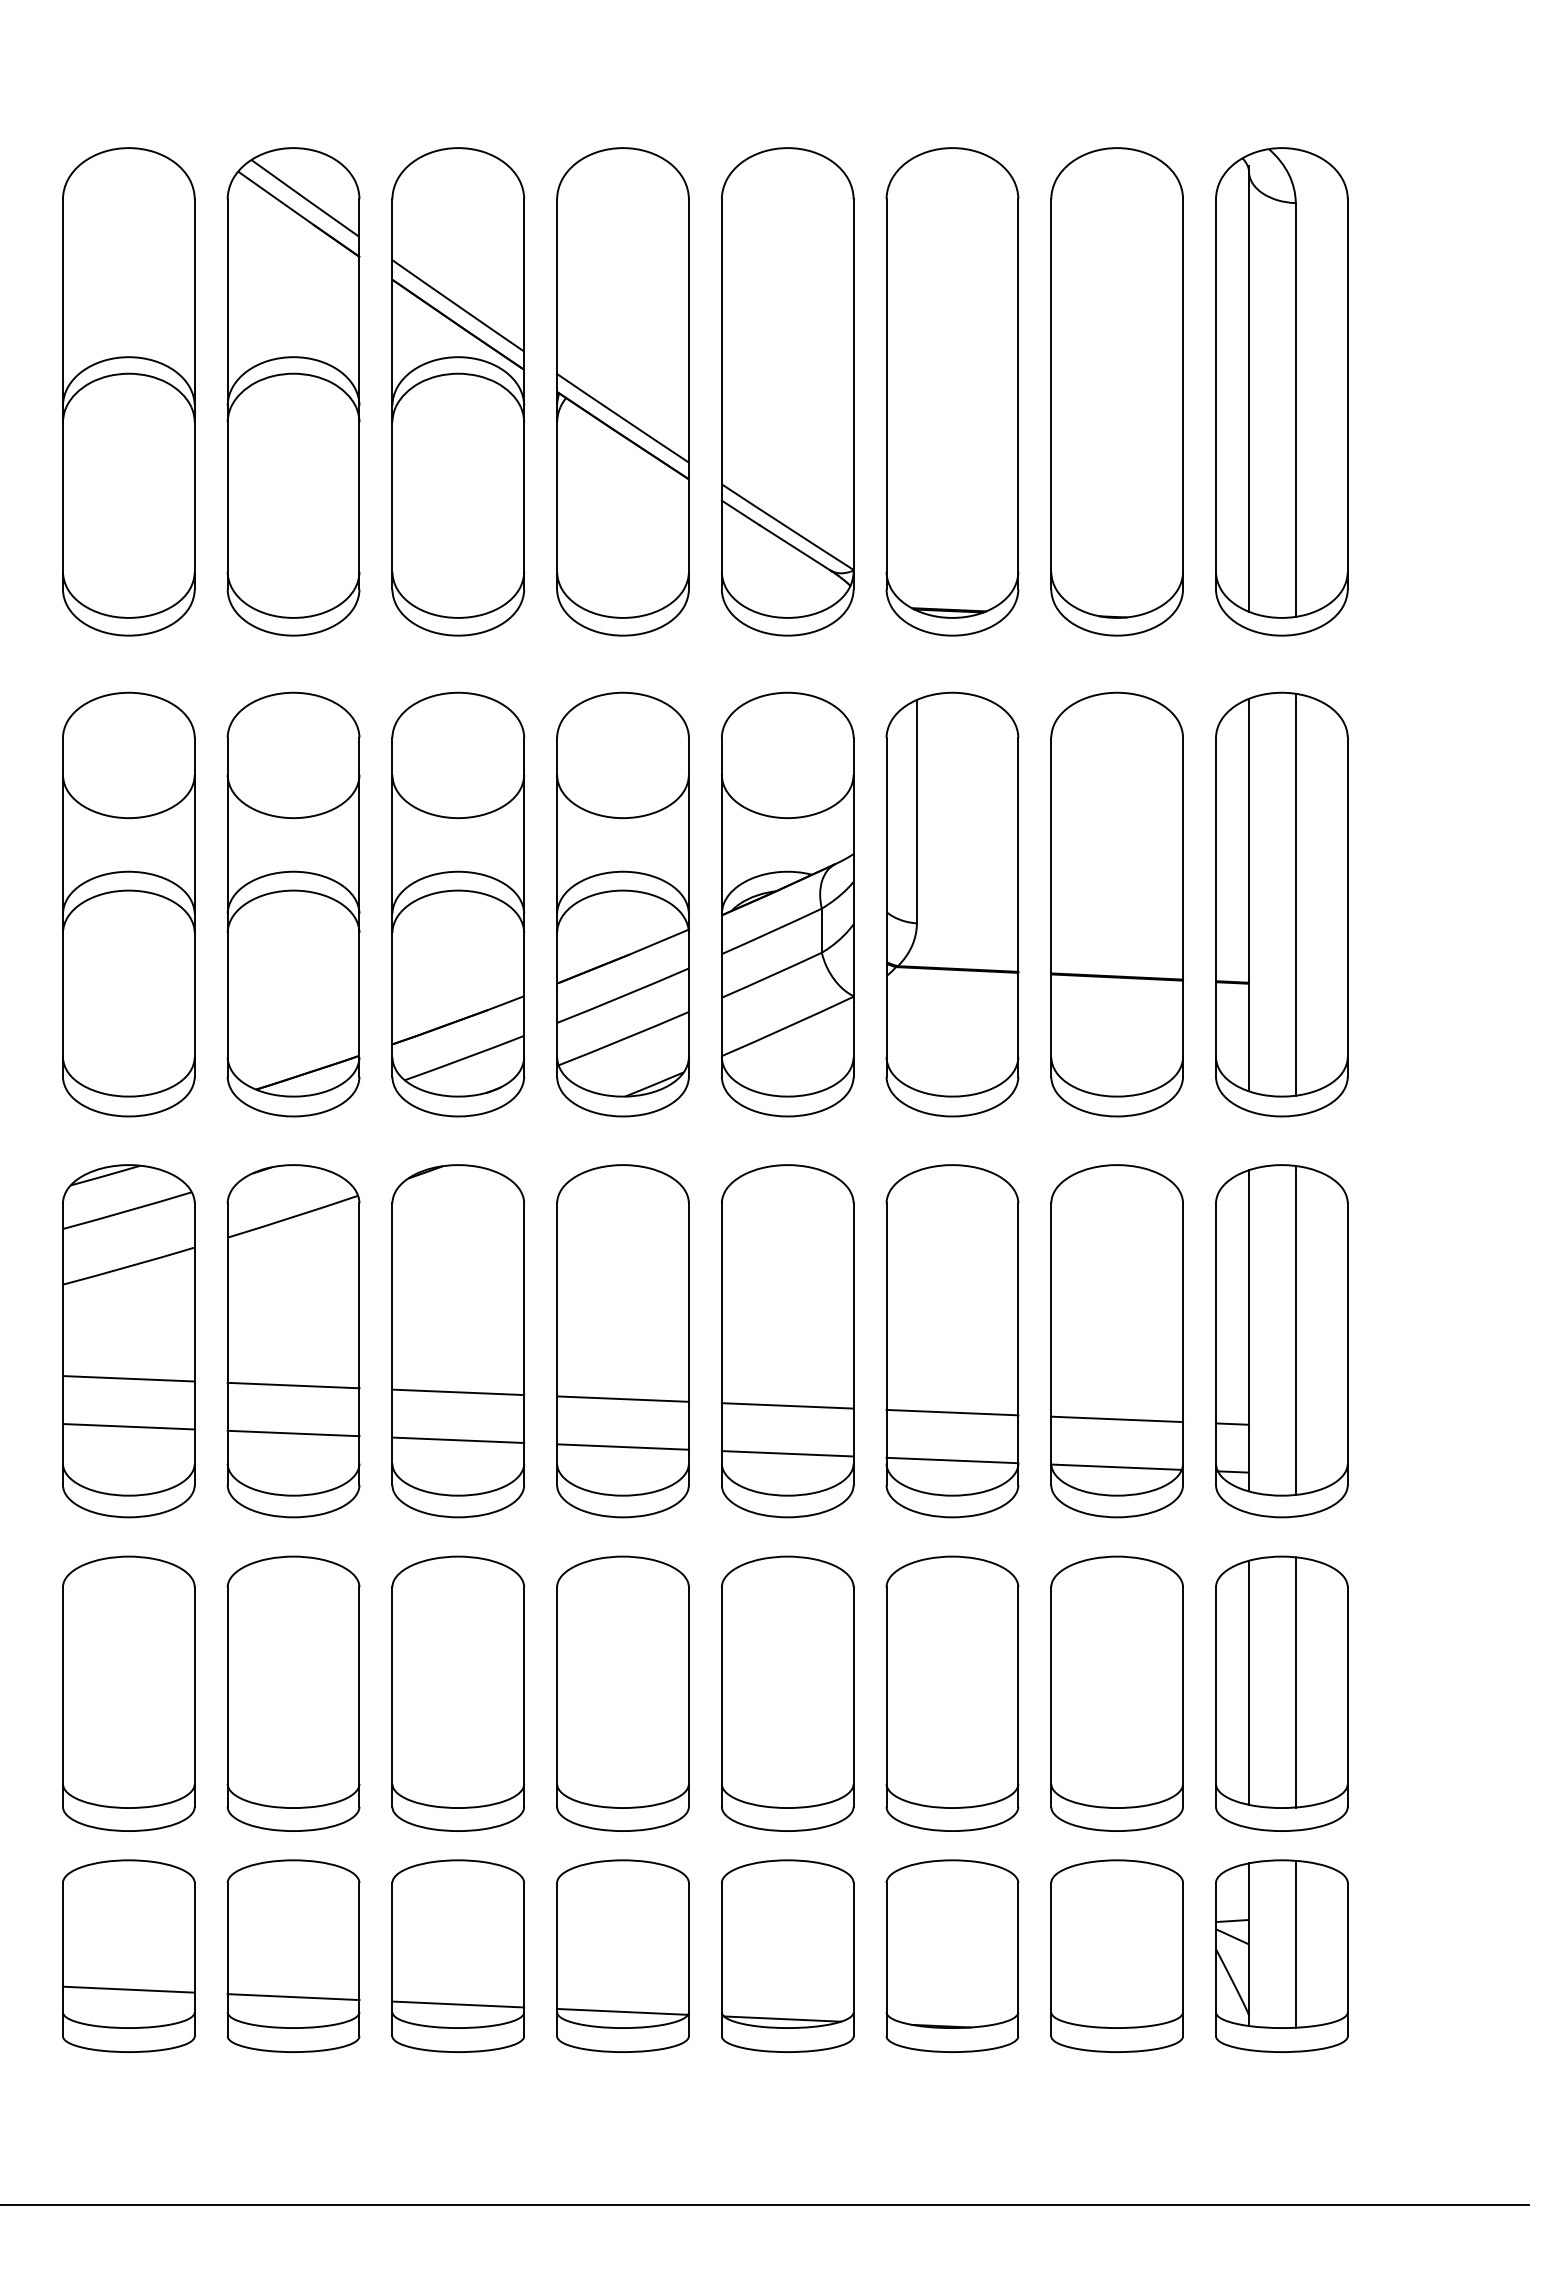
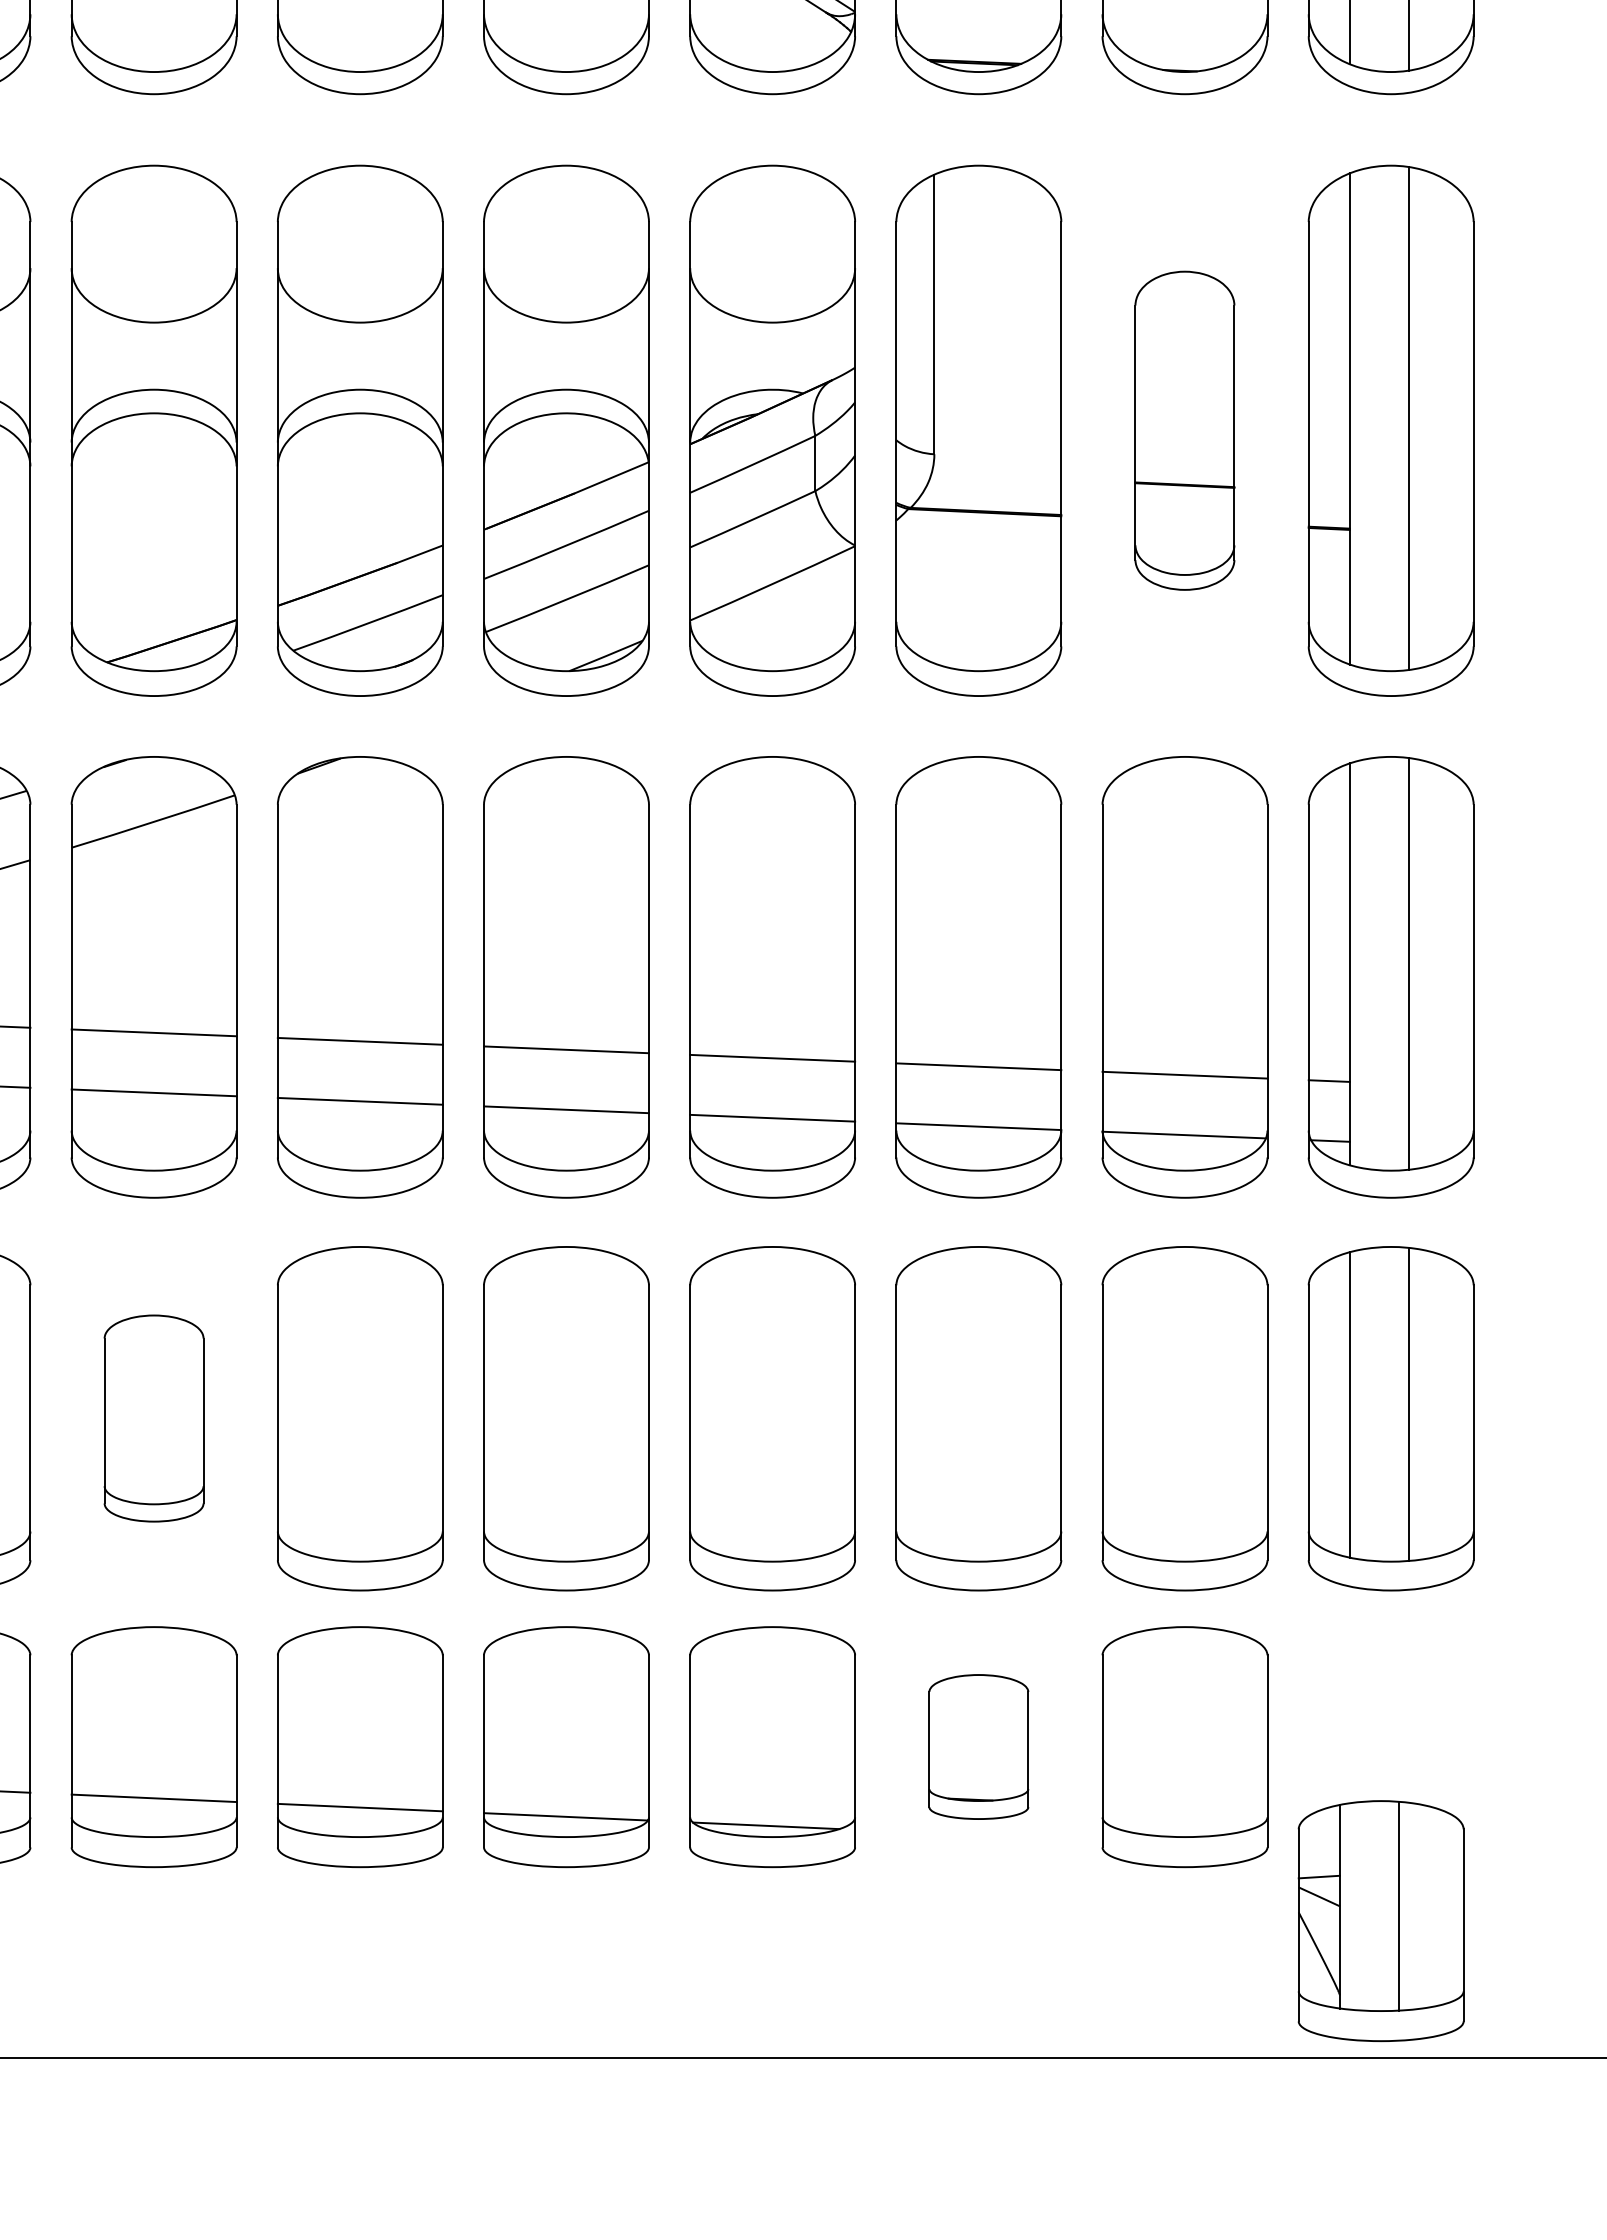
part: (1116, 904) -> (1184, 430), size x0.6
part: (293, 1693) -> (154, 1418), size x0.6
part: (952, 1955) -> (978, 1746), size x0.6
part: (1281, 1955) -> (1380, 1920), moved

